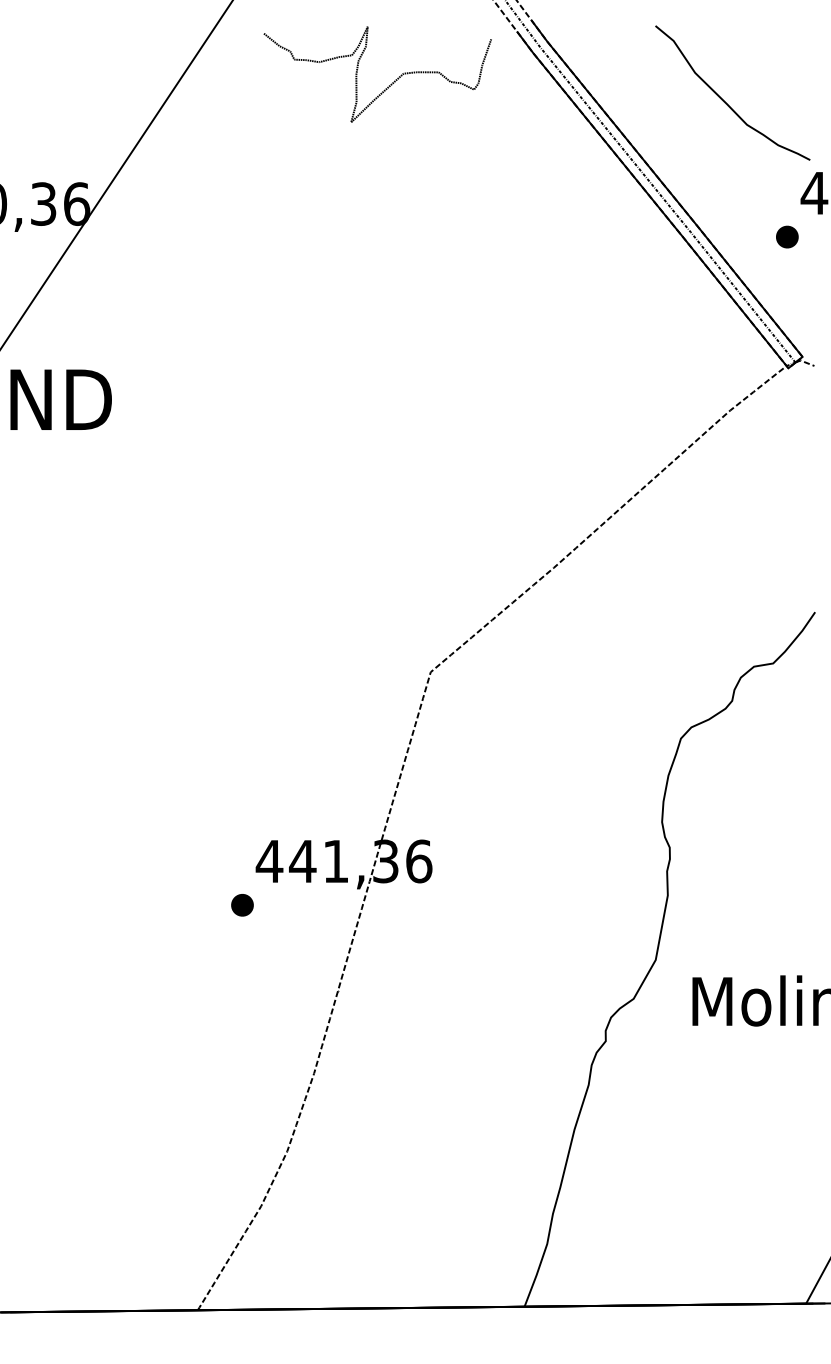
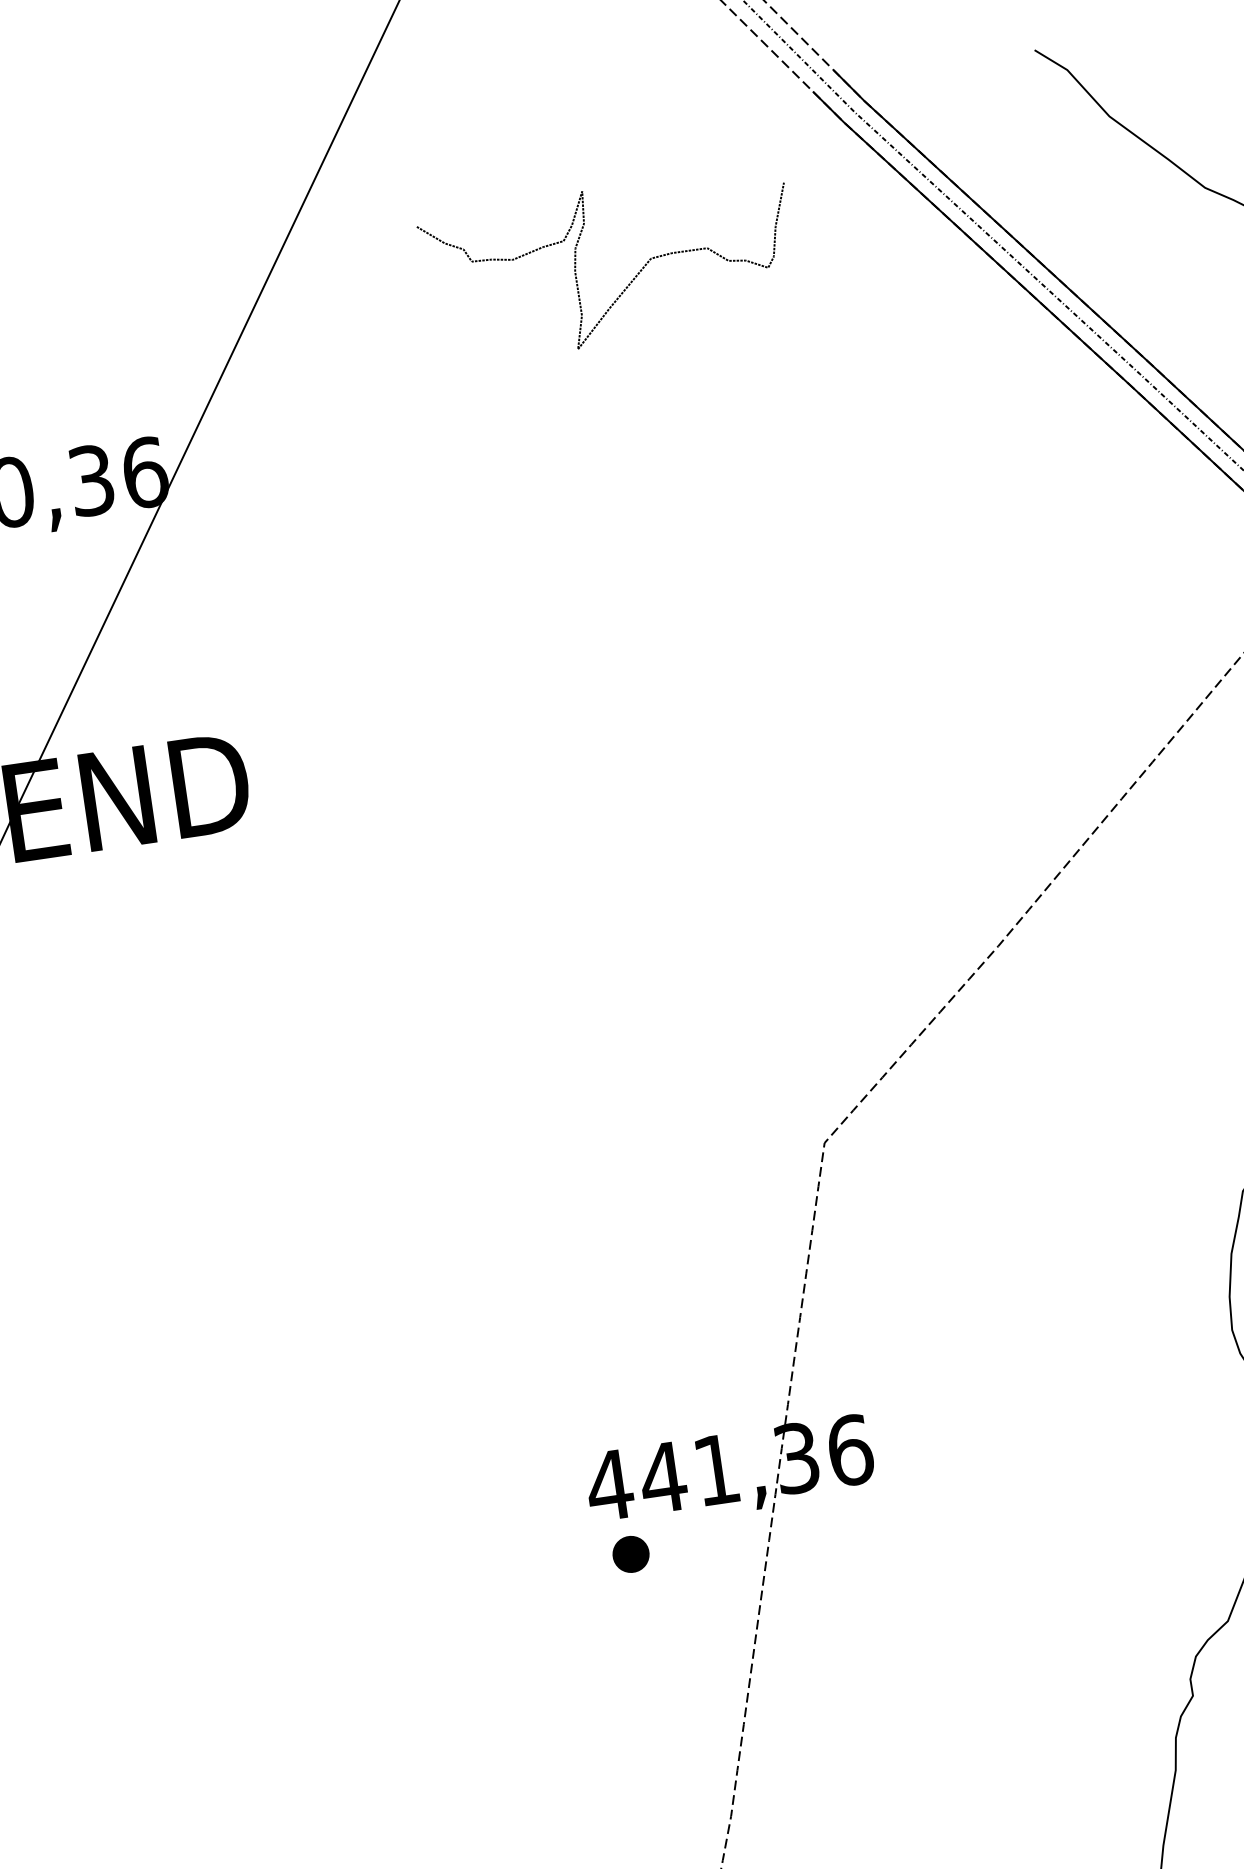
part: (387, 86) -> (628, 282), moved
part: (242, 905) -> (631, 1554), moved

